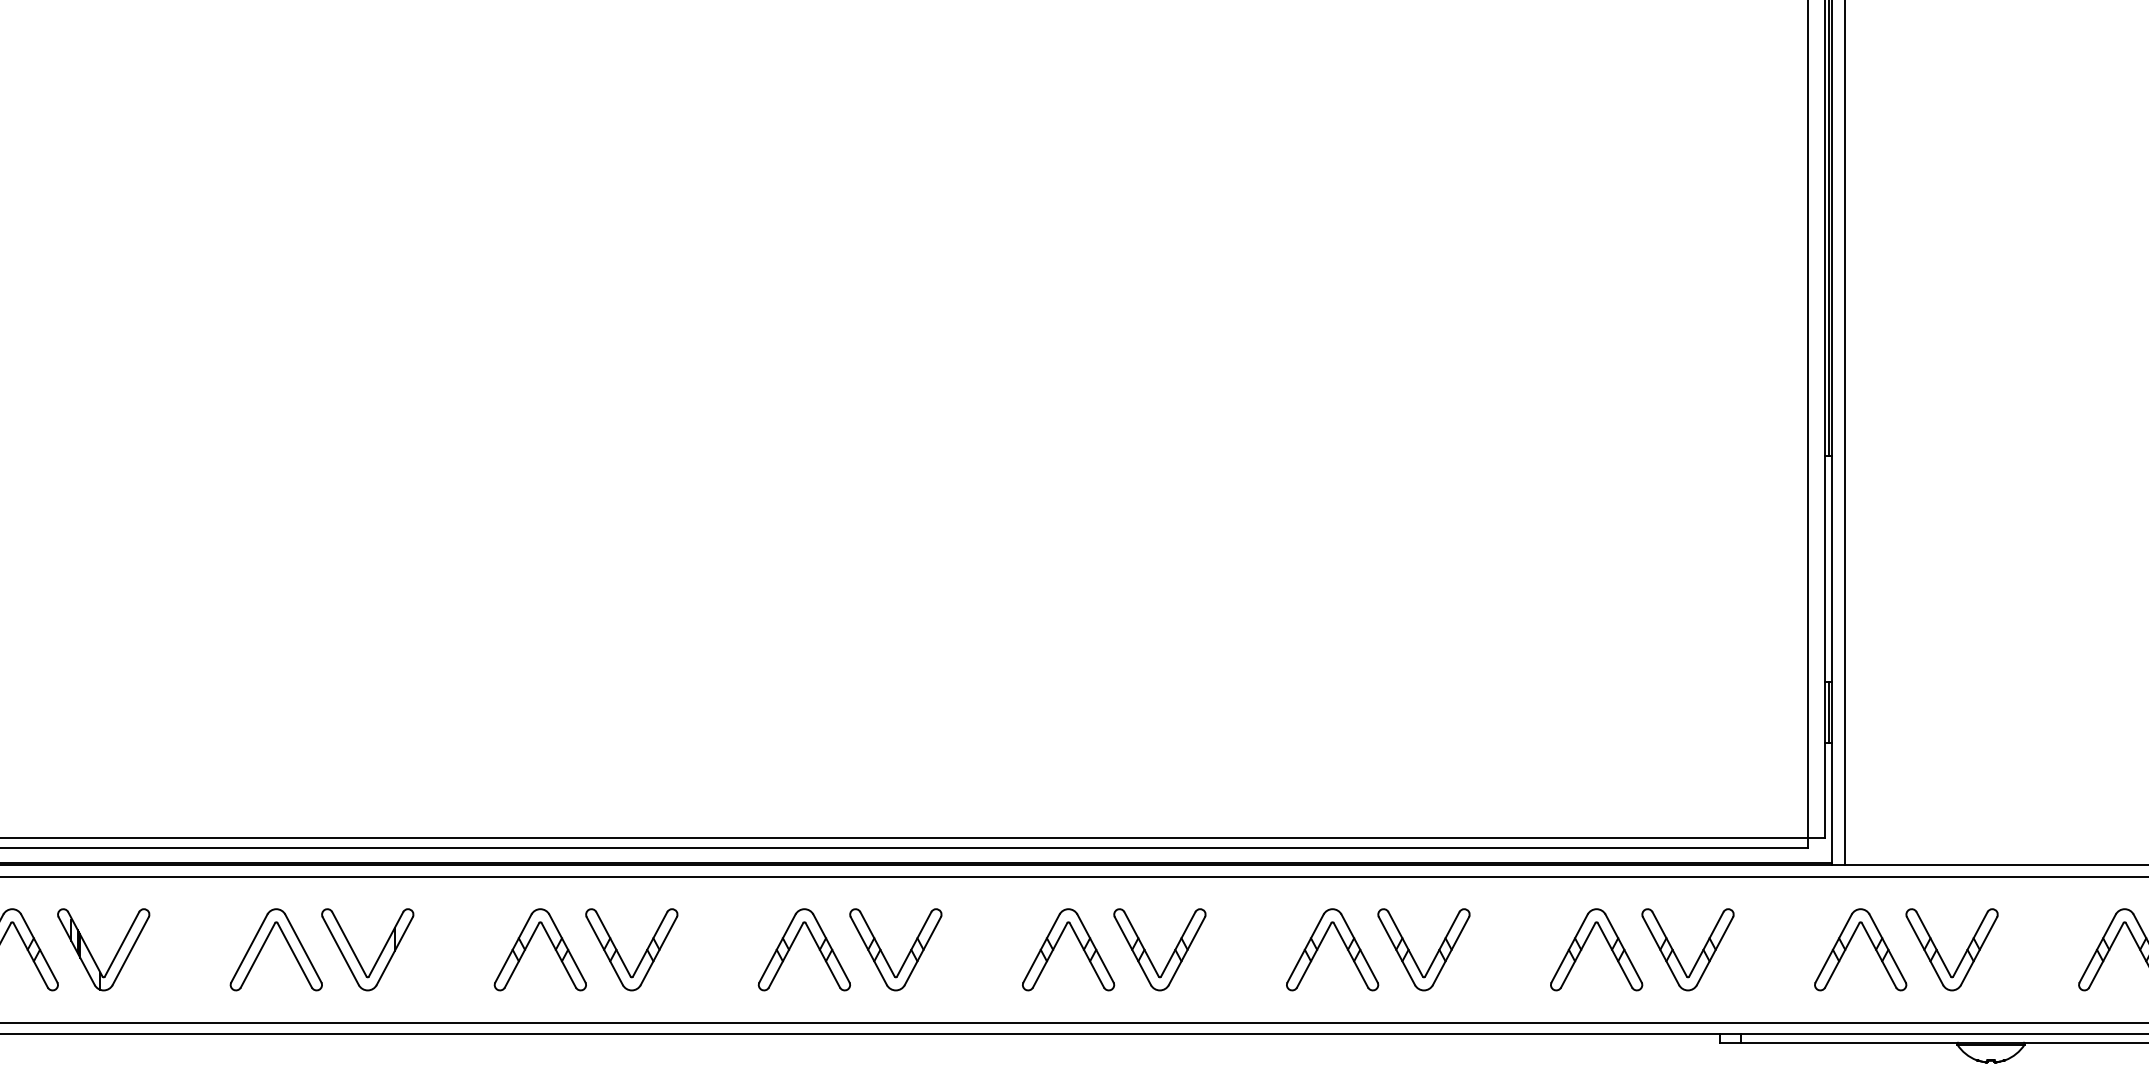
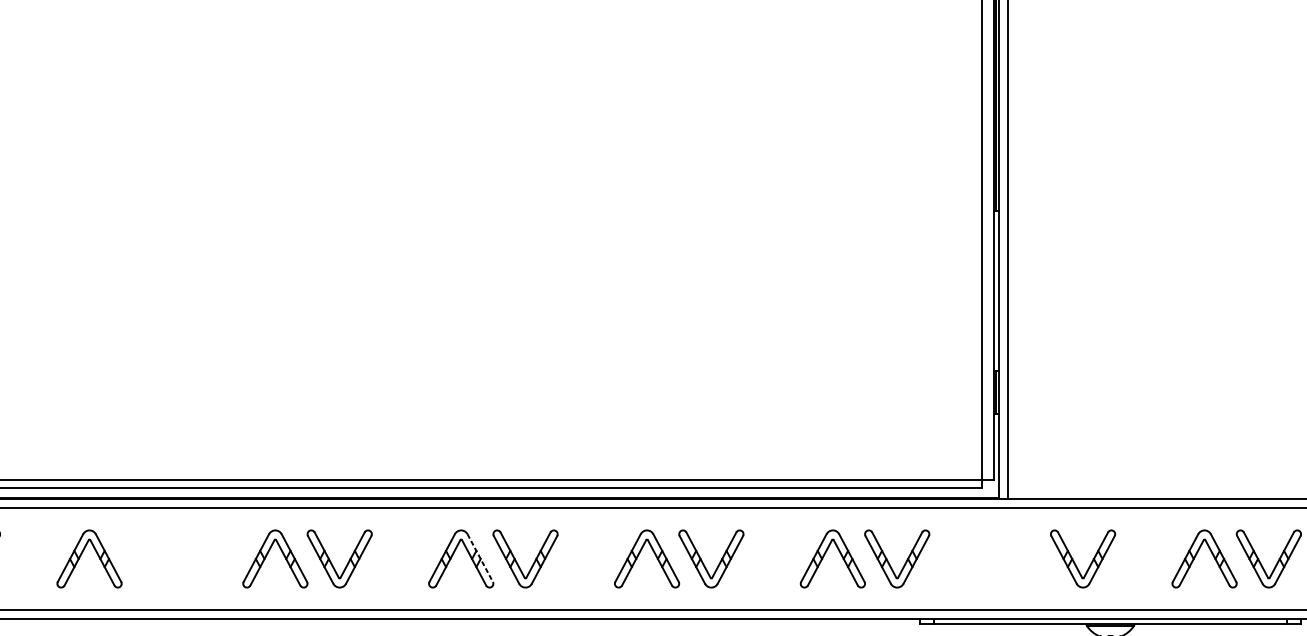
part: (1849, 944) -> (1010, 555), removed
line: (1095, 948) -> (480, 558), solid -> dashed
part: (620, 955) -> (145, 563), removed

